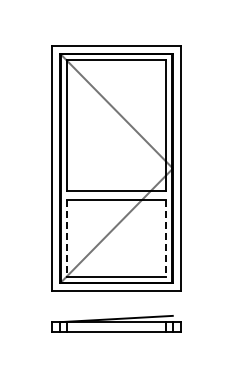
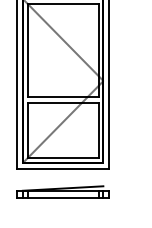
line: (66, 238) -> (27, 131), dashed -> solid
line: (166, 238) -> (98, 131), dashed -> solid

